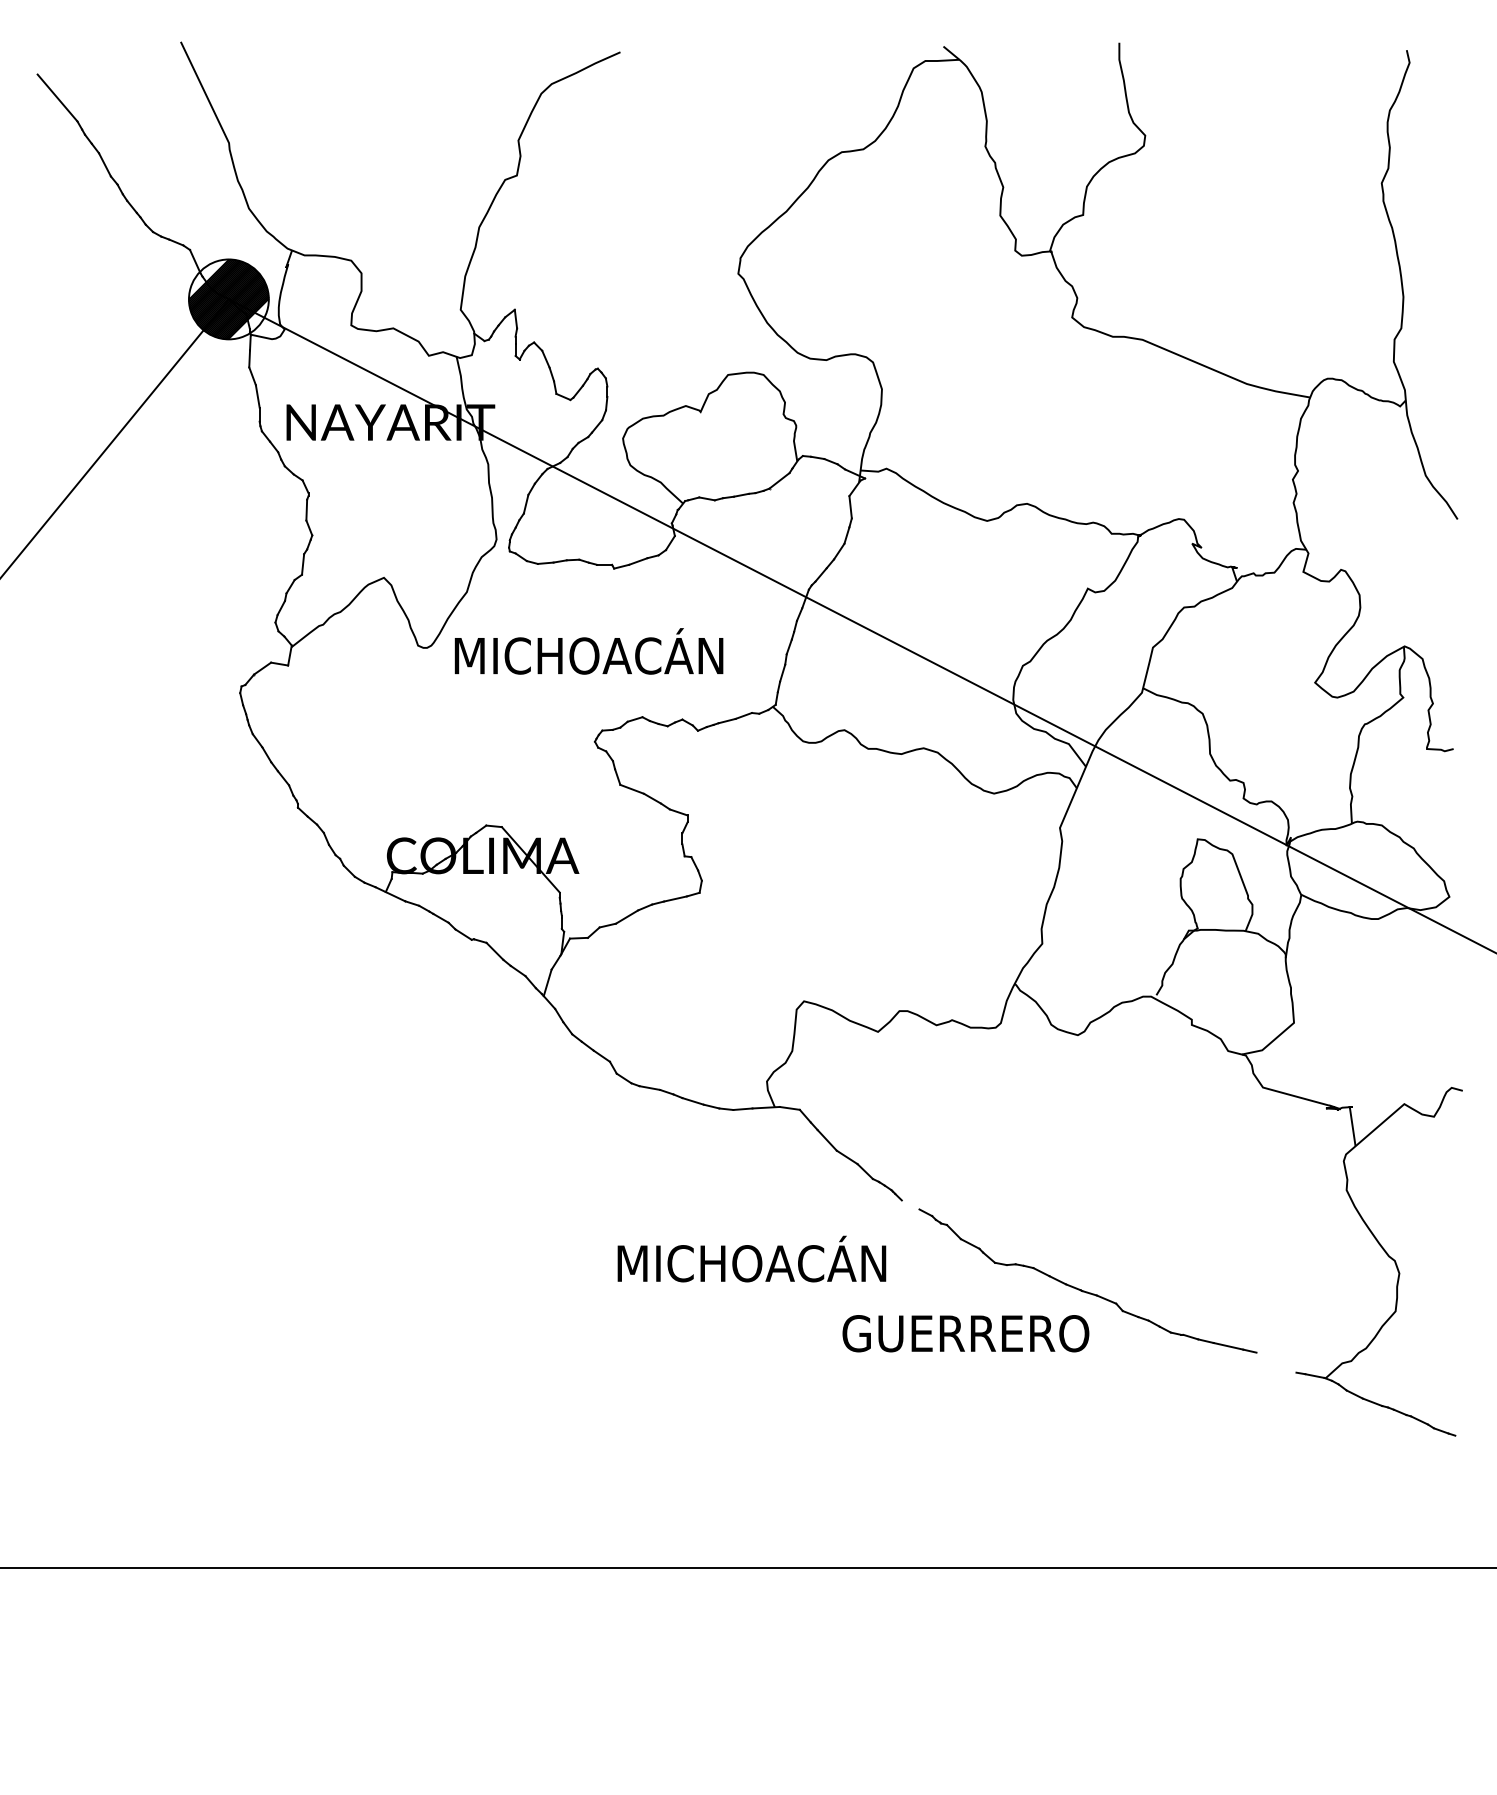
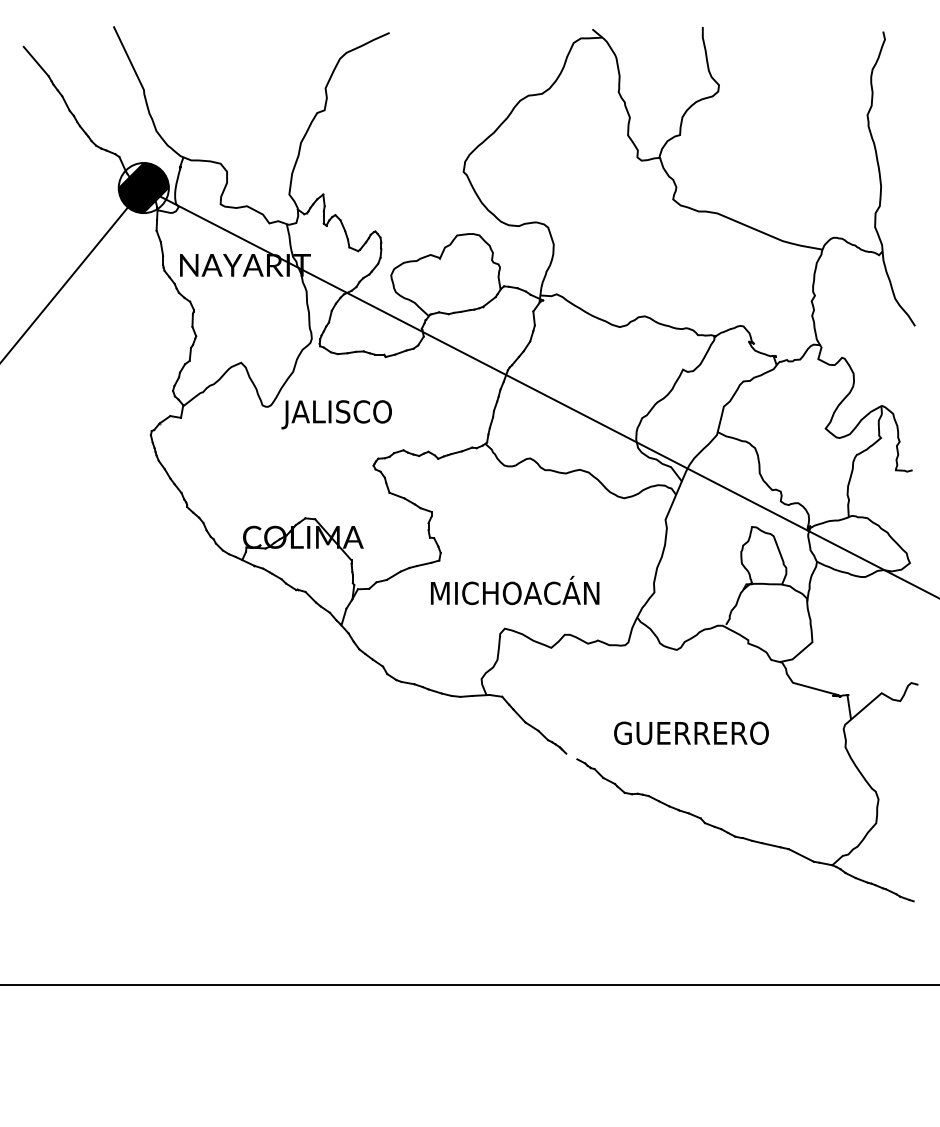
text: (585, 655) -> (367, 411), MICHOACÁN -> JALISCO
text: (752, 1259) -> (515, 590), moved
text: (965, 1332) -> (691, 732), moved
line: (1274, 1362) -> (800, 855), added

